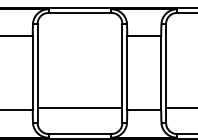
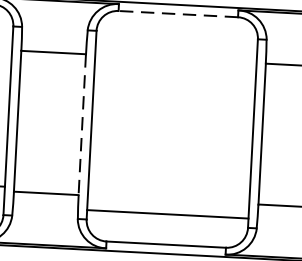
line: (79, 12) -> (177, 13), solid -> dashed
line: (32, 73) -> (81, 124), solid -> dashed
line: (79, 108) -> (166, 214), moved

